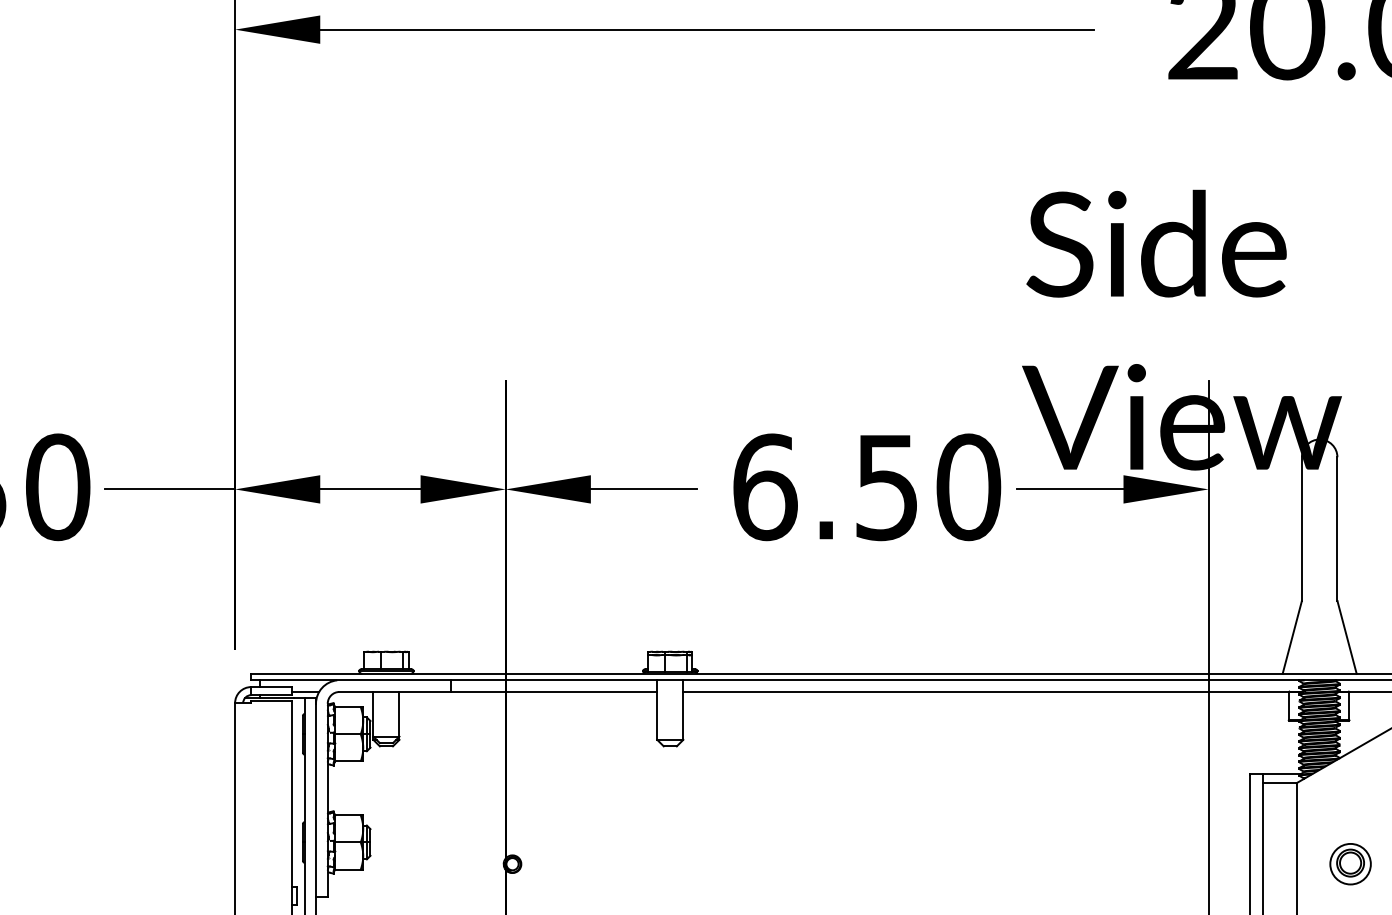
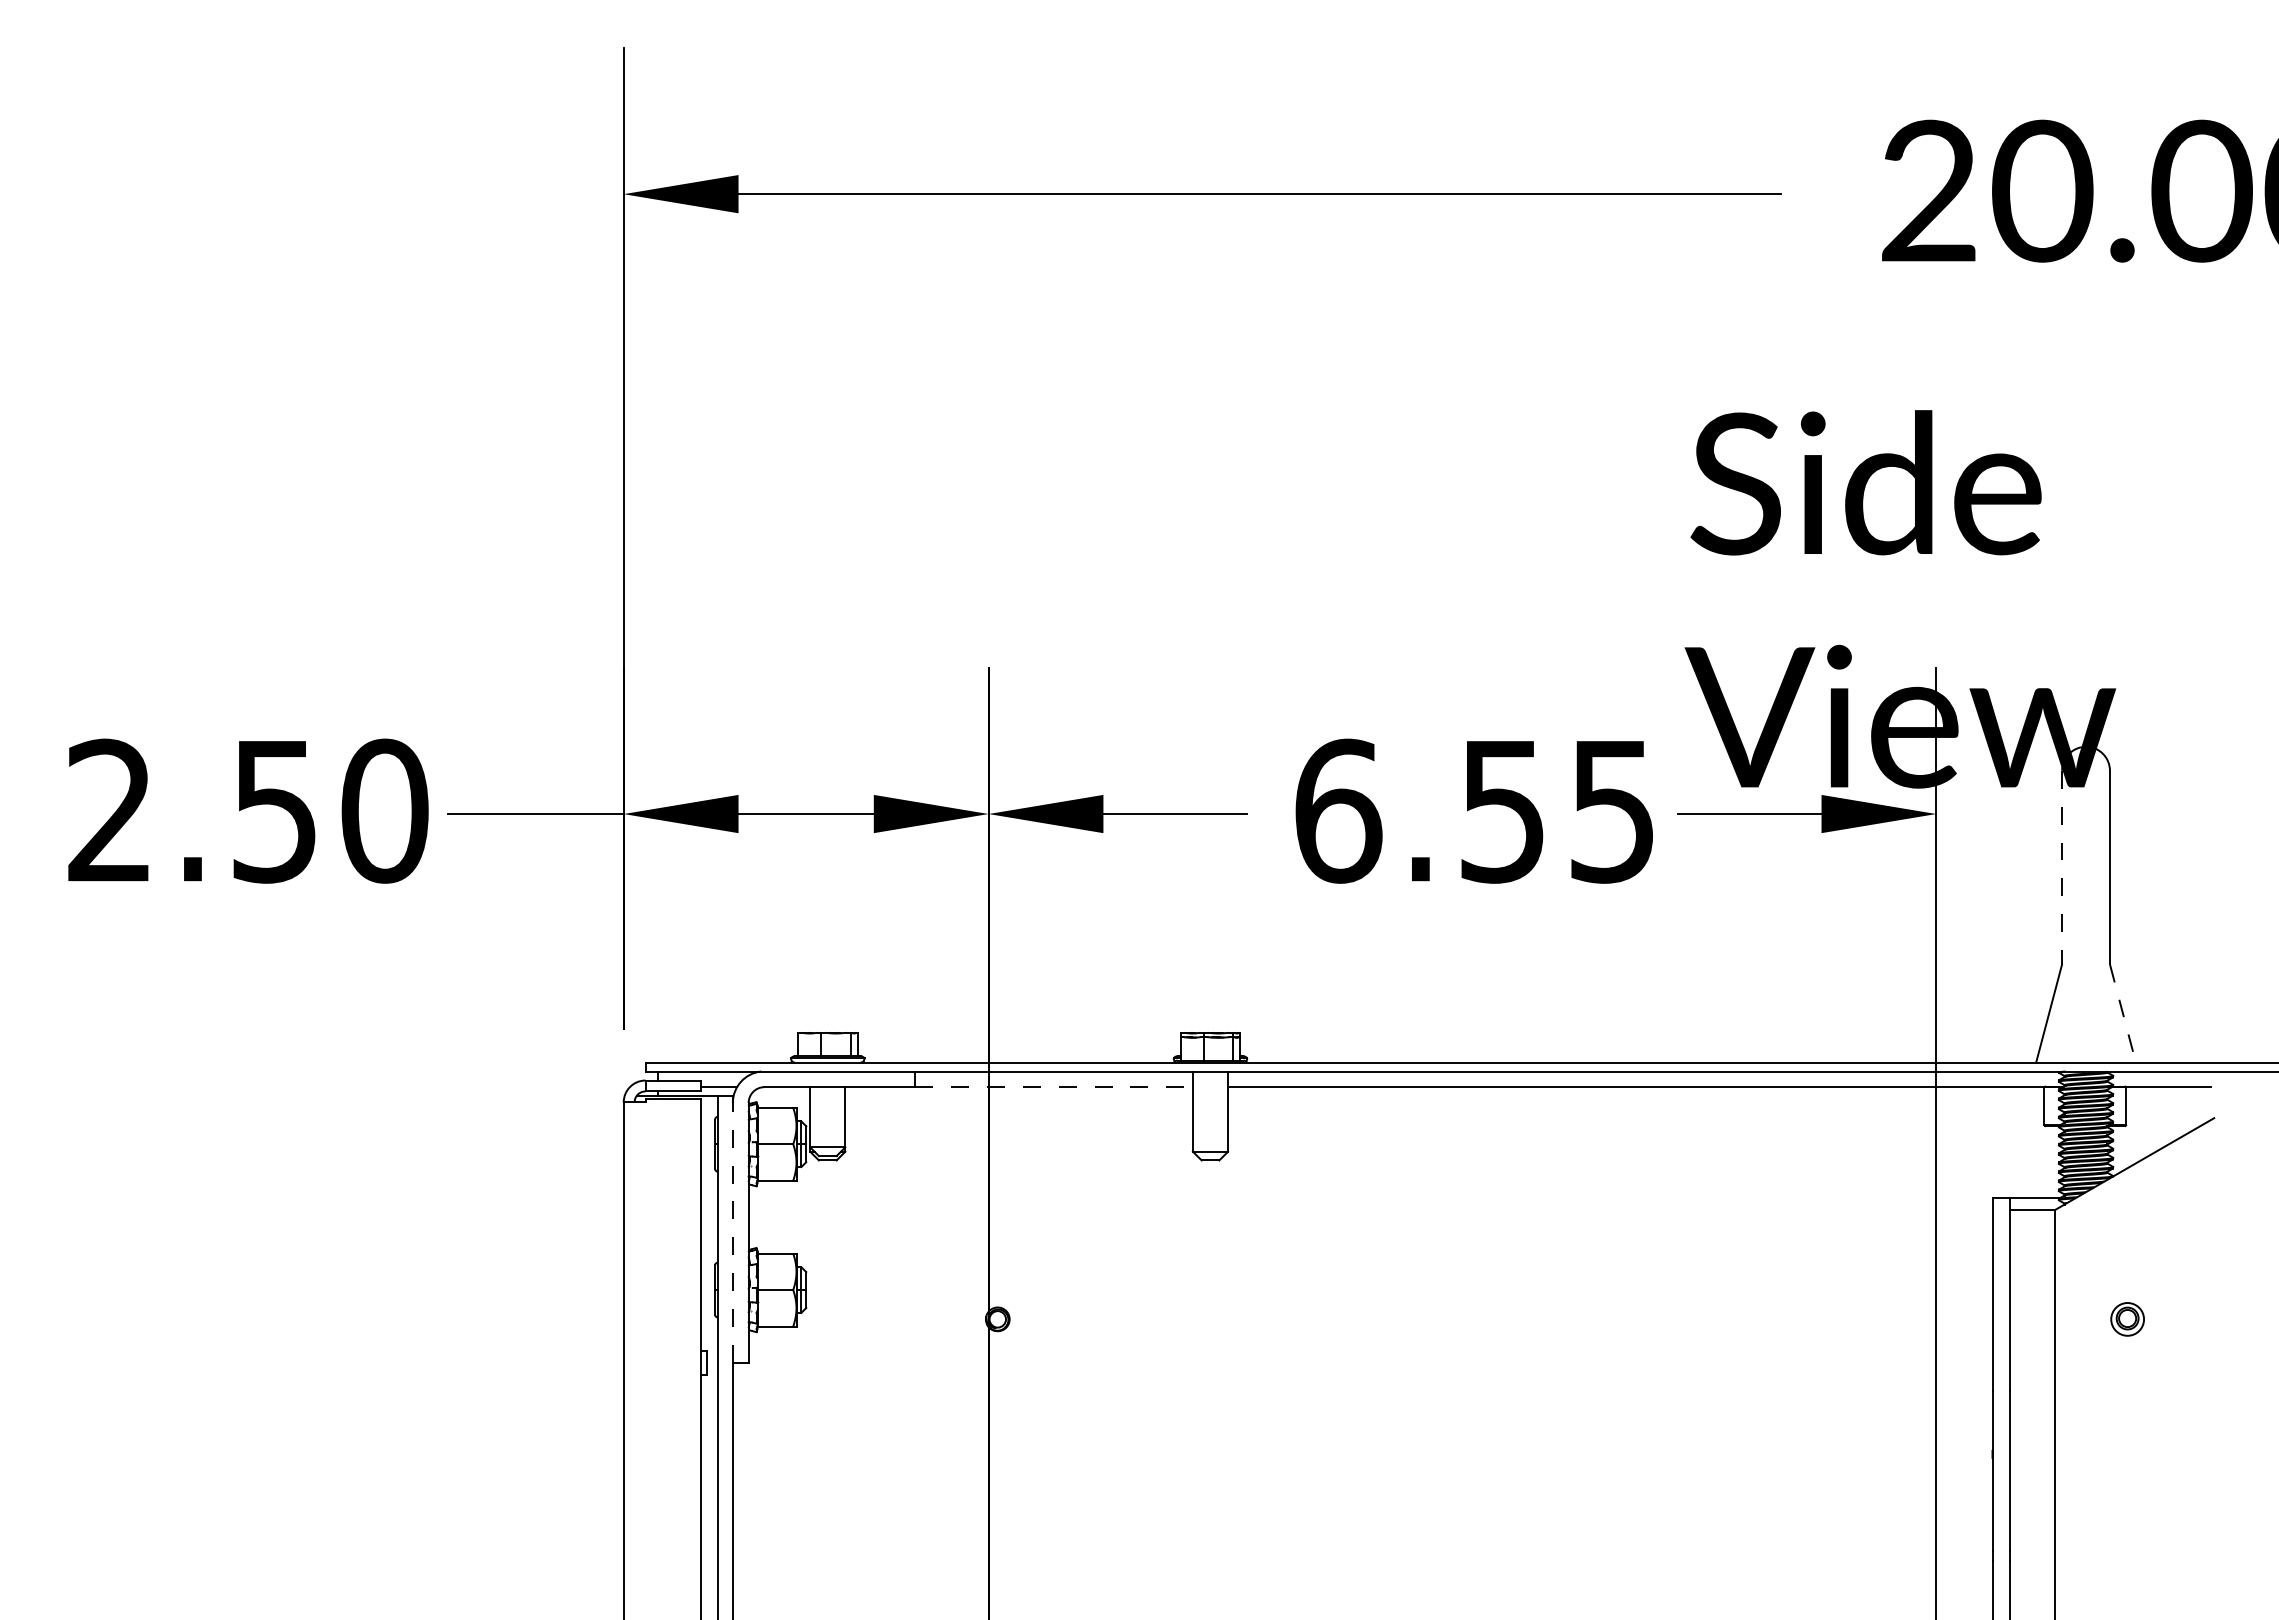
text: (968, 486) -> (1612, 810), 6.50 -> 6.55
line: (1302, 529) -> (2062, 867), solid -> dashed
line: (1347, 637) -> (2123, 1013), solid -> dashed
line: (554, 691) -> (1054, 1086), solid -> dashed
line: (315, 799) -> (732, 1232), solid -> dashed
part: (1350, 864) -> (2127, 1319), size x0.6

